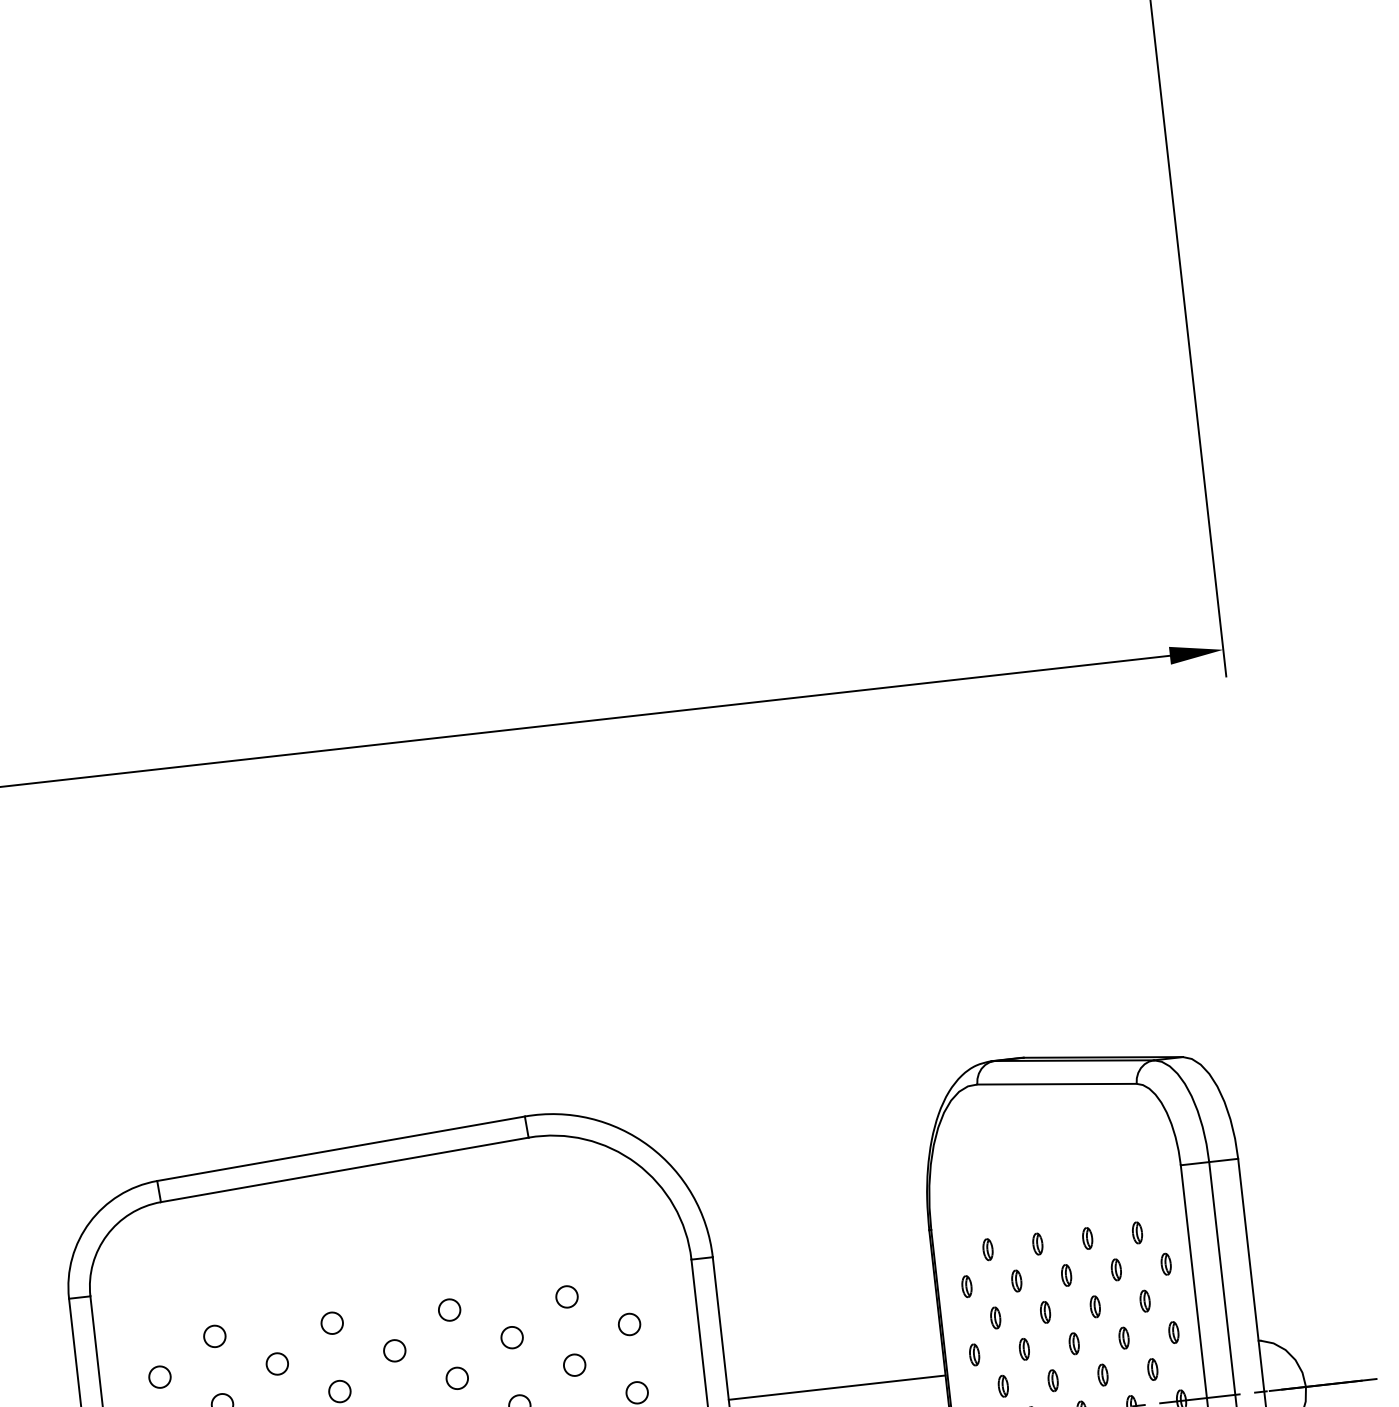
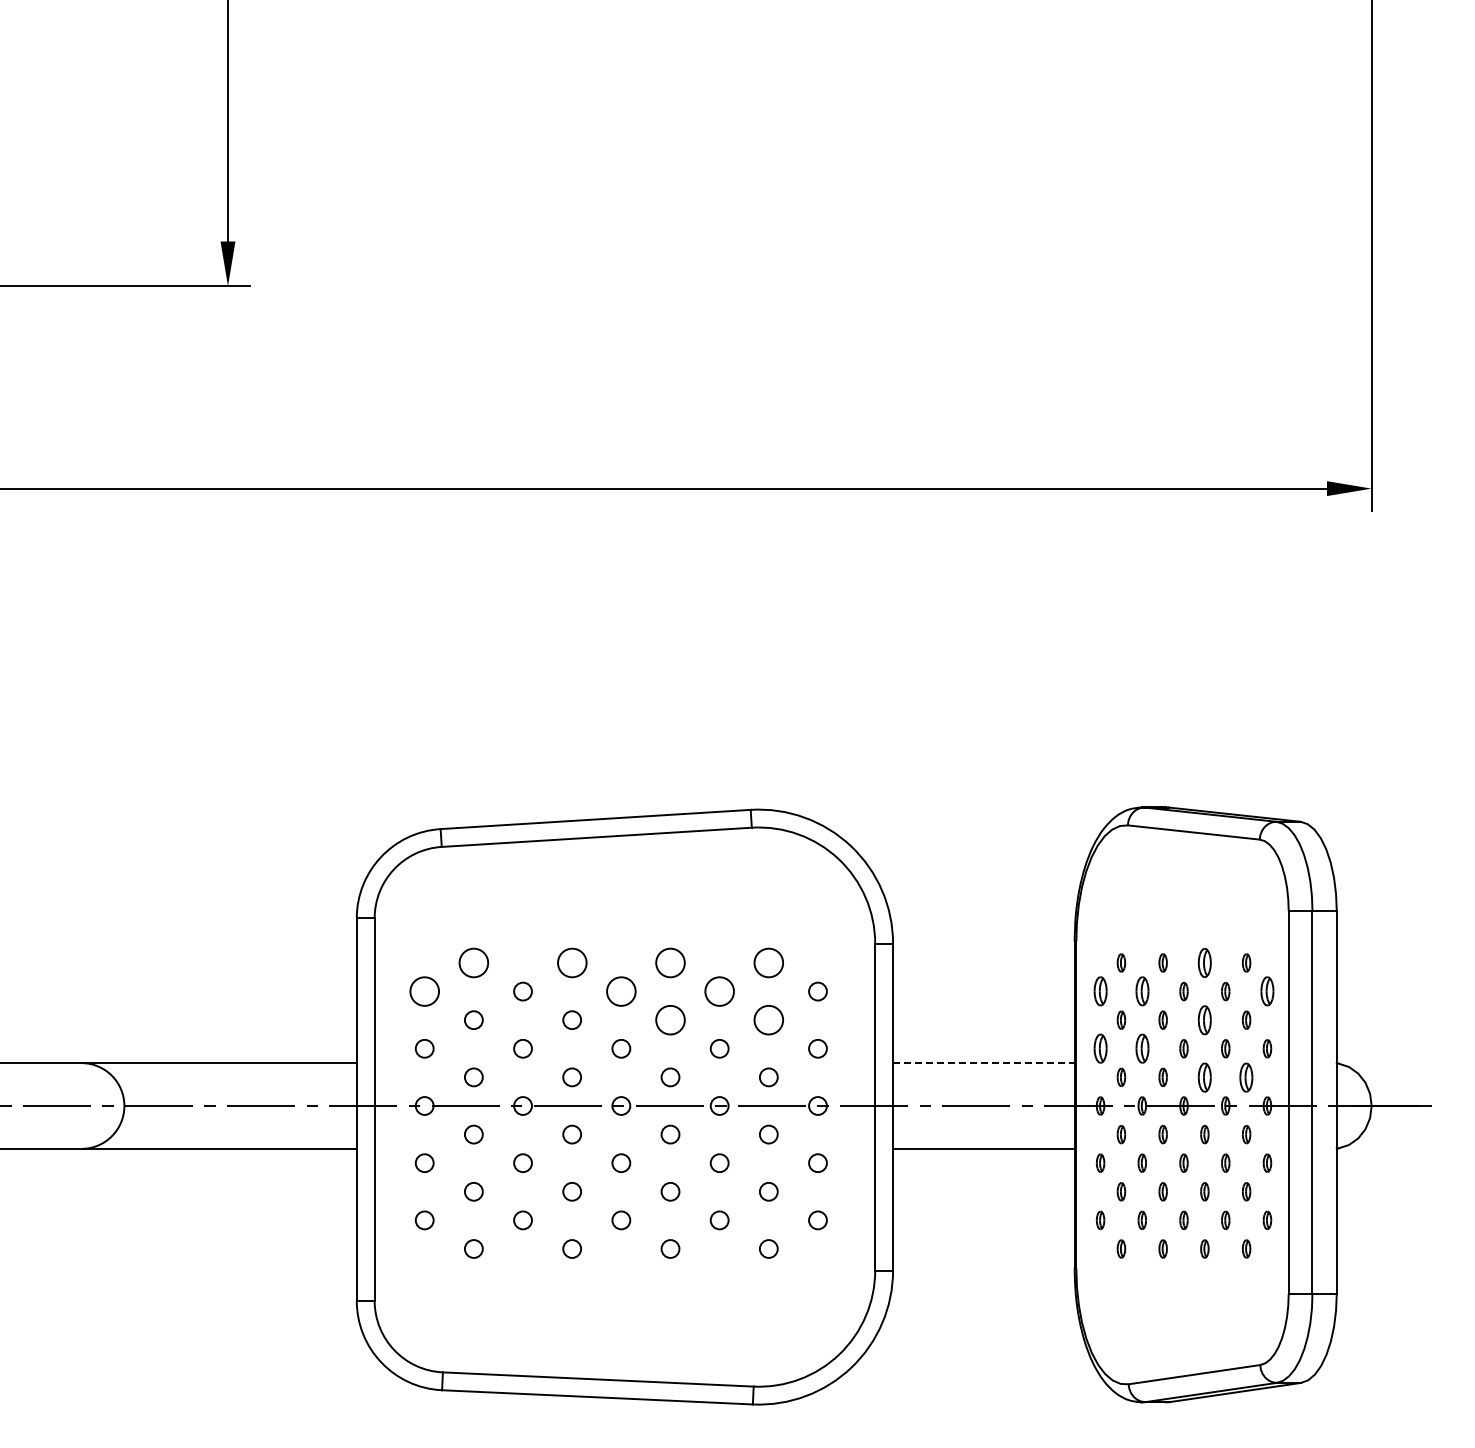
part: (1087, 1237) -> (1204, 962), size x1.6
part: (1166, 1264) -> (1267, 991), size x1.6
part: (1015, 1281) -> (1141, 991), size x1.6
part: (966, 1286) -> (1100, 991), size x1.6
circle: (566, 1296) -> (768, 962), size x1.6
part: (1094, 1306) -> (1204, 1019), size x1.6
circle: (449, 1309) -> (670, 962), size x1.6
circle: (331, 1322) -> (571, 962), size x1.6
circle: (214, 1335) -> (473, 962), size x1.6
circle: (511, 1337) -> (719, 991), size x1.6
part: (1023, 1349) -> (1141, 1048), size x1.6
circle: (394, 1350) -> (621, 991), size x1.6
part: (974, 1354) -> (1100, 1048), size x1.6
circle: (574, 1365) -> (768, 1020), size x1.6
part: (1152, 1368) -> (1246, 1076), size x1.6
part: (1102, 1374) -> (1204, 1076), size x1.6
circle: (159, 1377) -> (424, 991), size x1.6
circle: (457, 1378) -> (670, 1020), size x1.6
line: (836, 1388) -> (983, 1063), solid -> dashed

